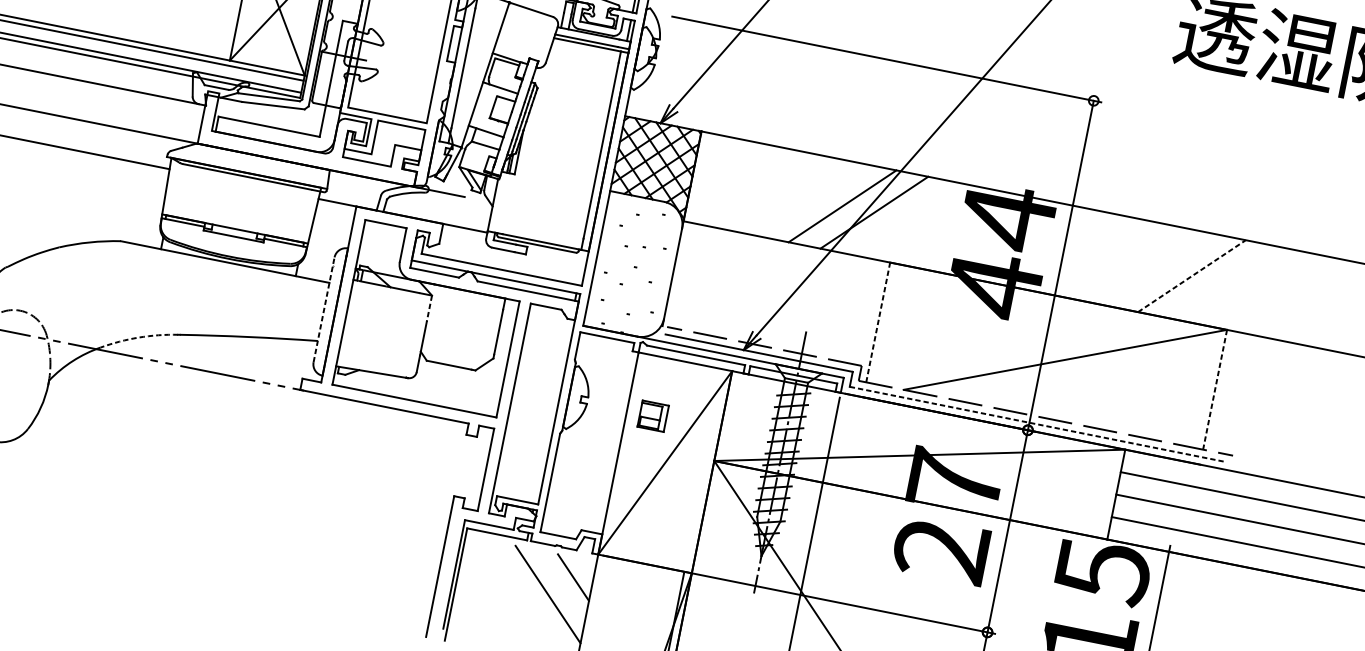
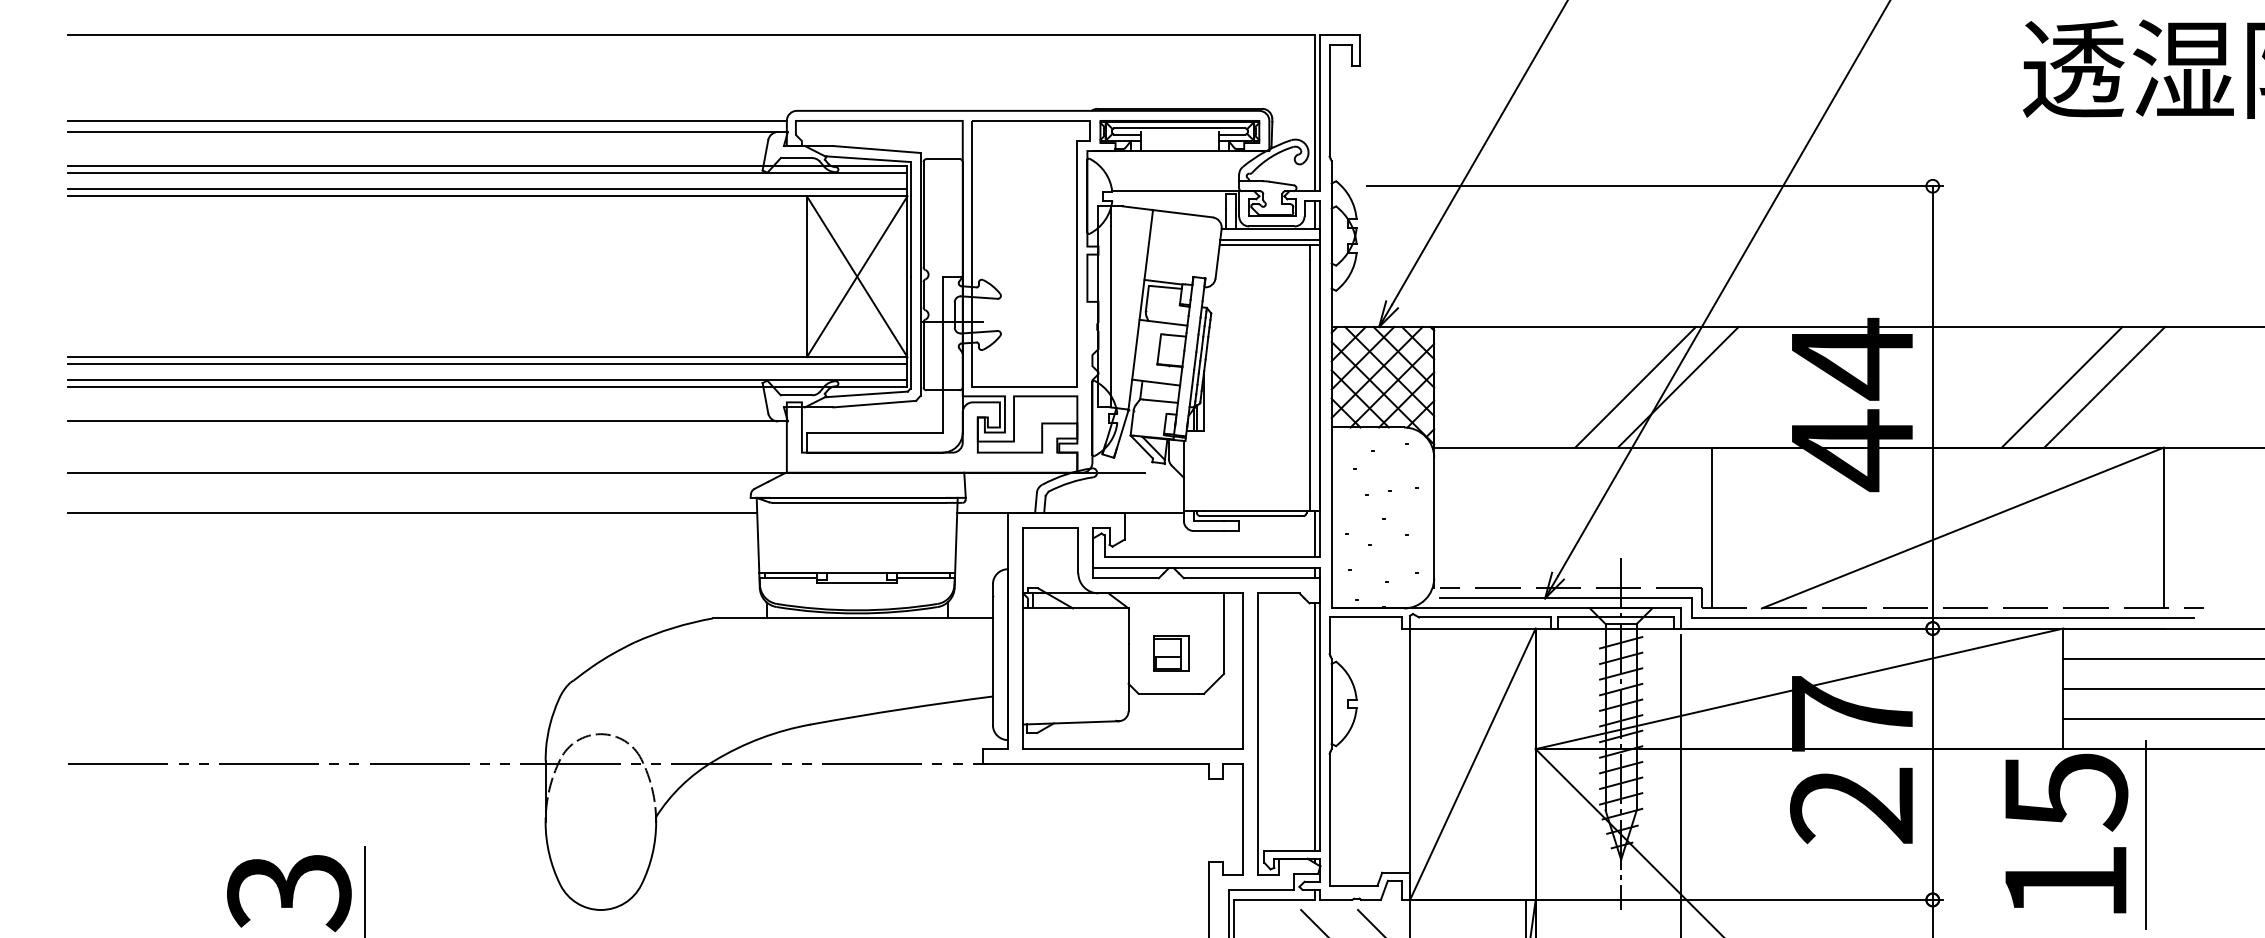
line: (581, 267) -> (1314, 533), added
line: (1159, 269) -> (2061, 386), added
line: (1192, 275) -> (2105, 386), dashed -> solid
line: (323, 309) -> (992, 654), dashed -> solid
line: (429, 309) -> (1128, 626), dashed -> solid
line: (878, 322) -> (1711, 527), dashed -> solid
arc: (138, 337) -> (760, 738), dashed -> solid
line: (1214, 390) -> (2163, 528), dashed -> solid
line: (552, 411) -> (1314, 726), added
part: (653, 416) -> (1171, 653), moved
line: (1037, 424) -> (1943, 618), dashed -> solid

